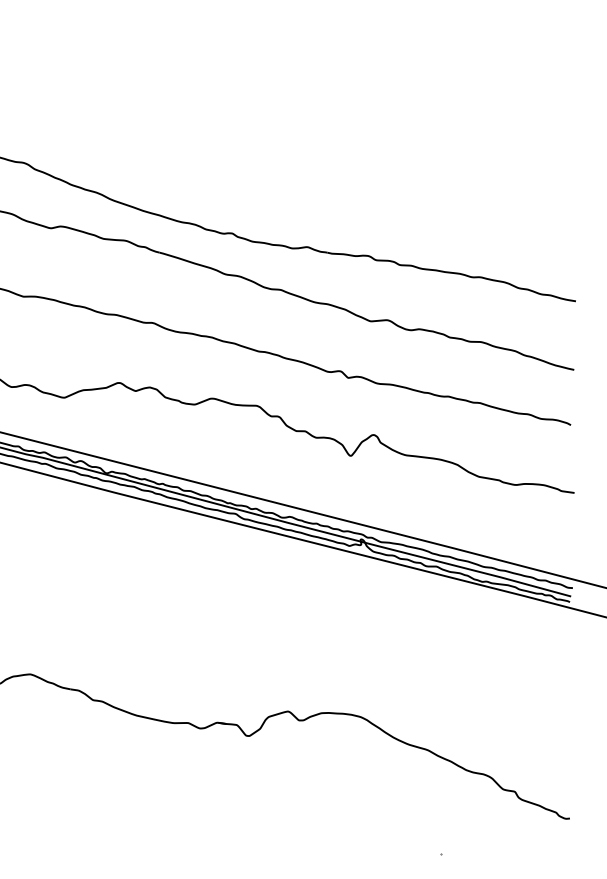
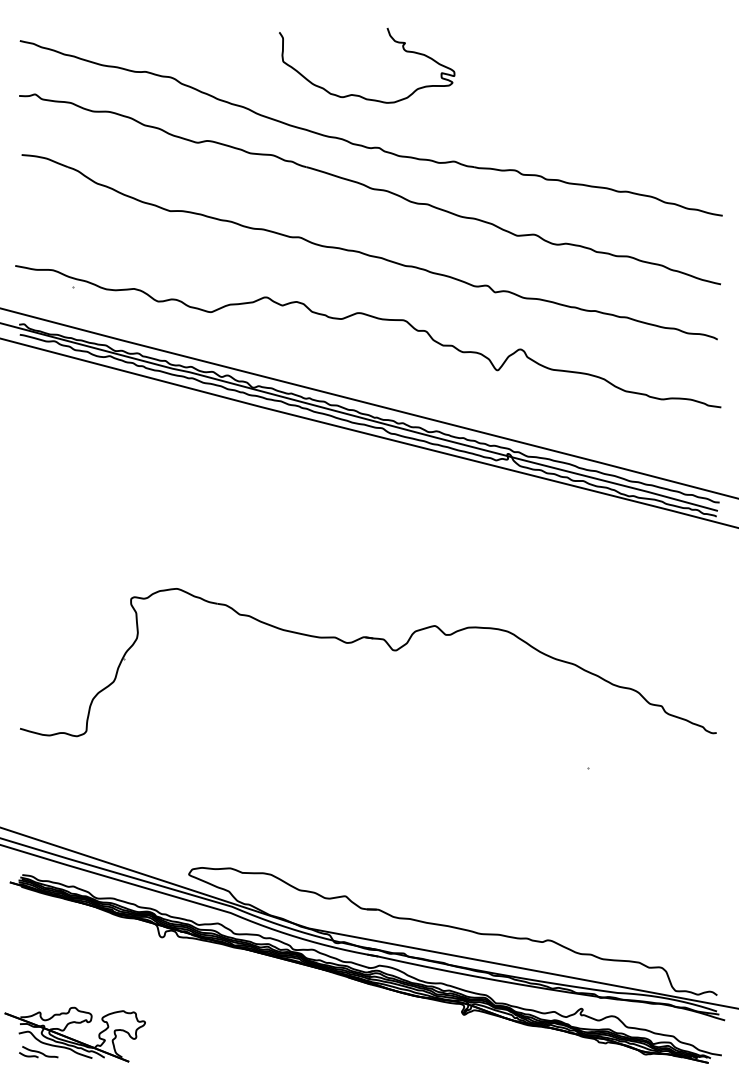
curve: (210, 180) -> (357, 94), added

